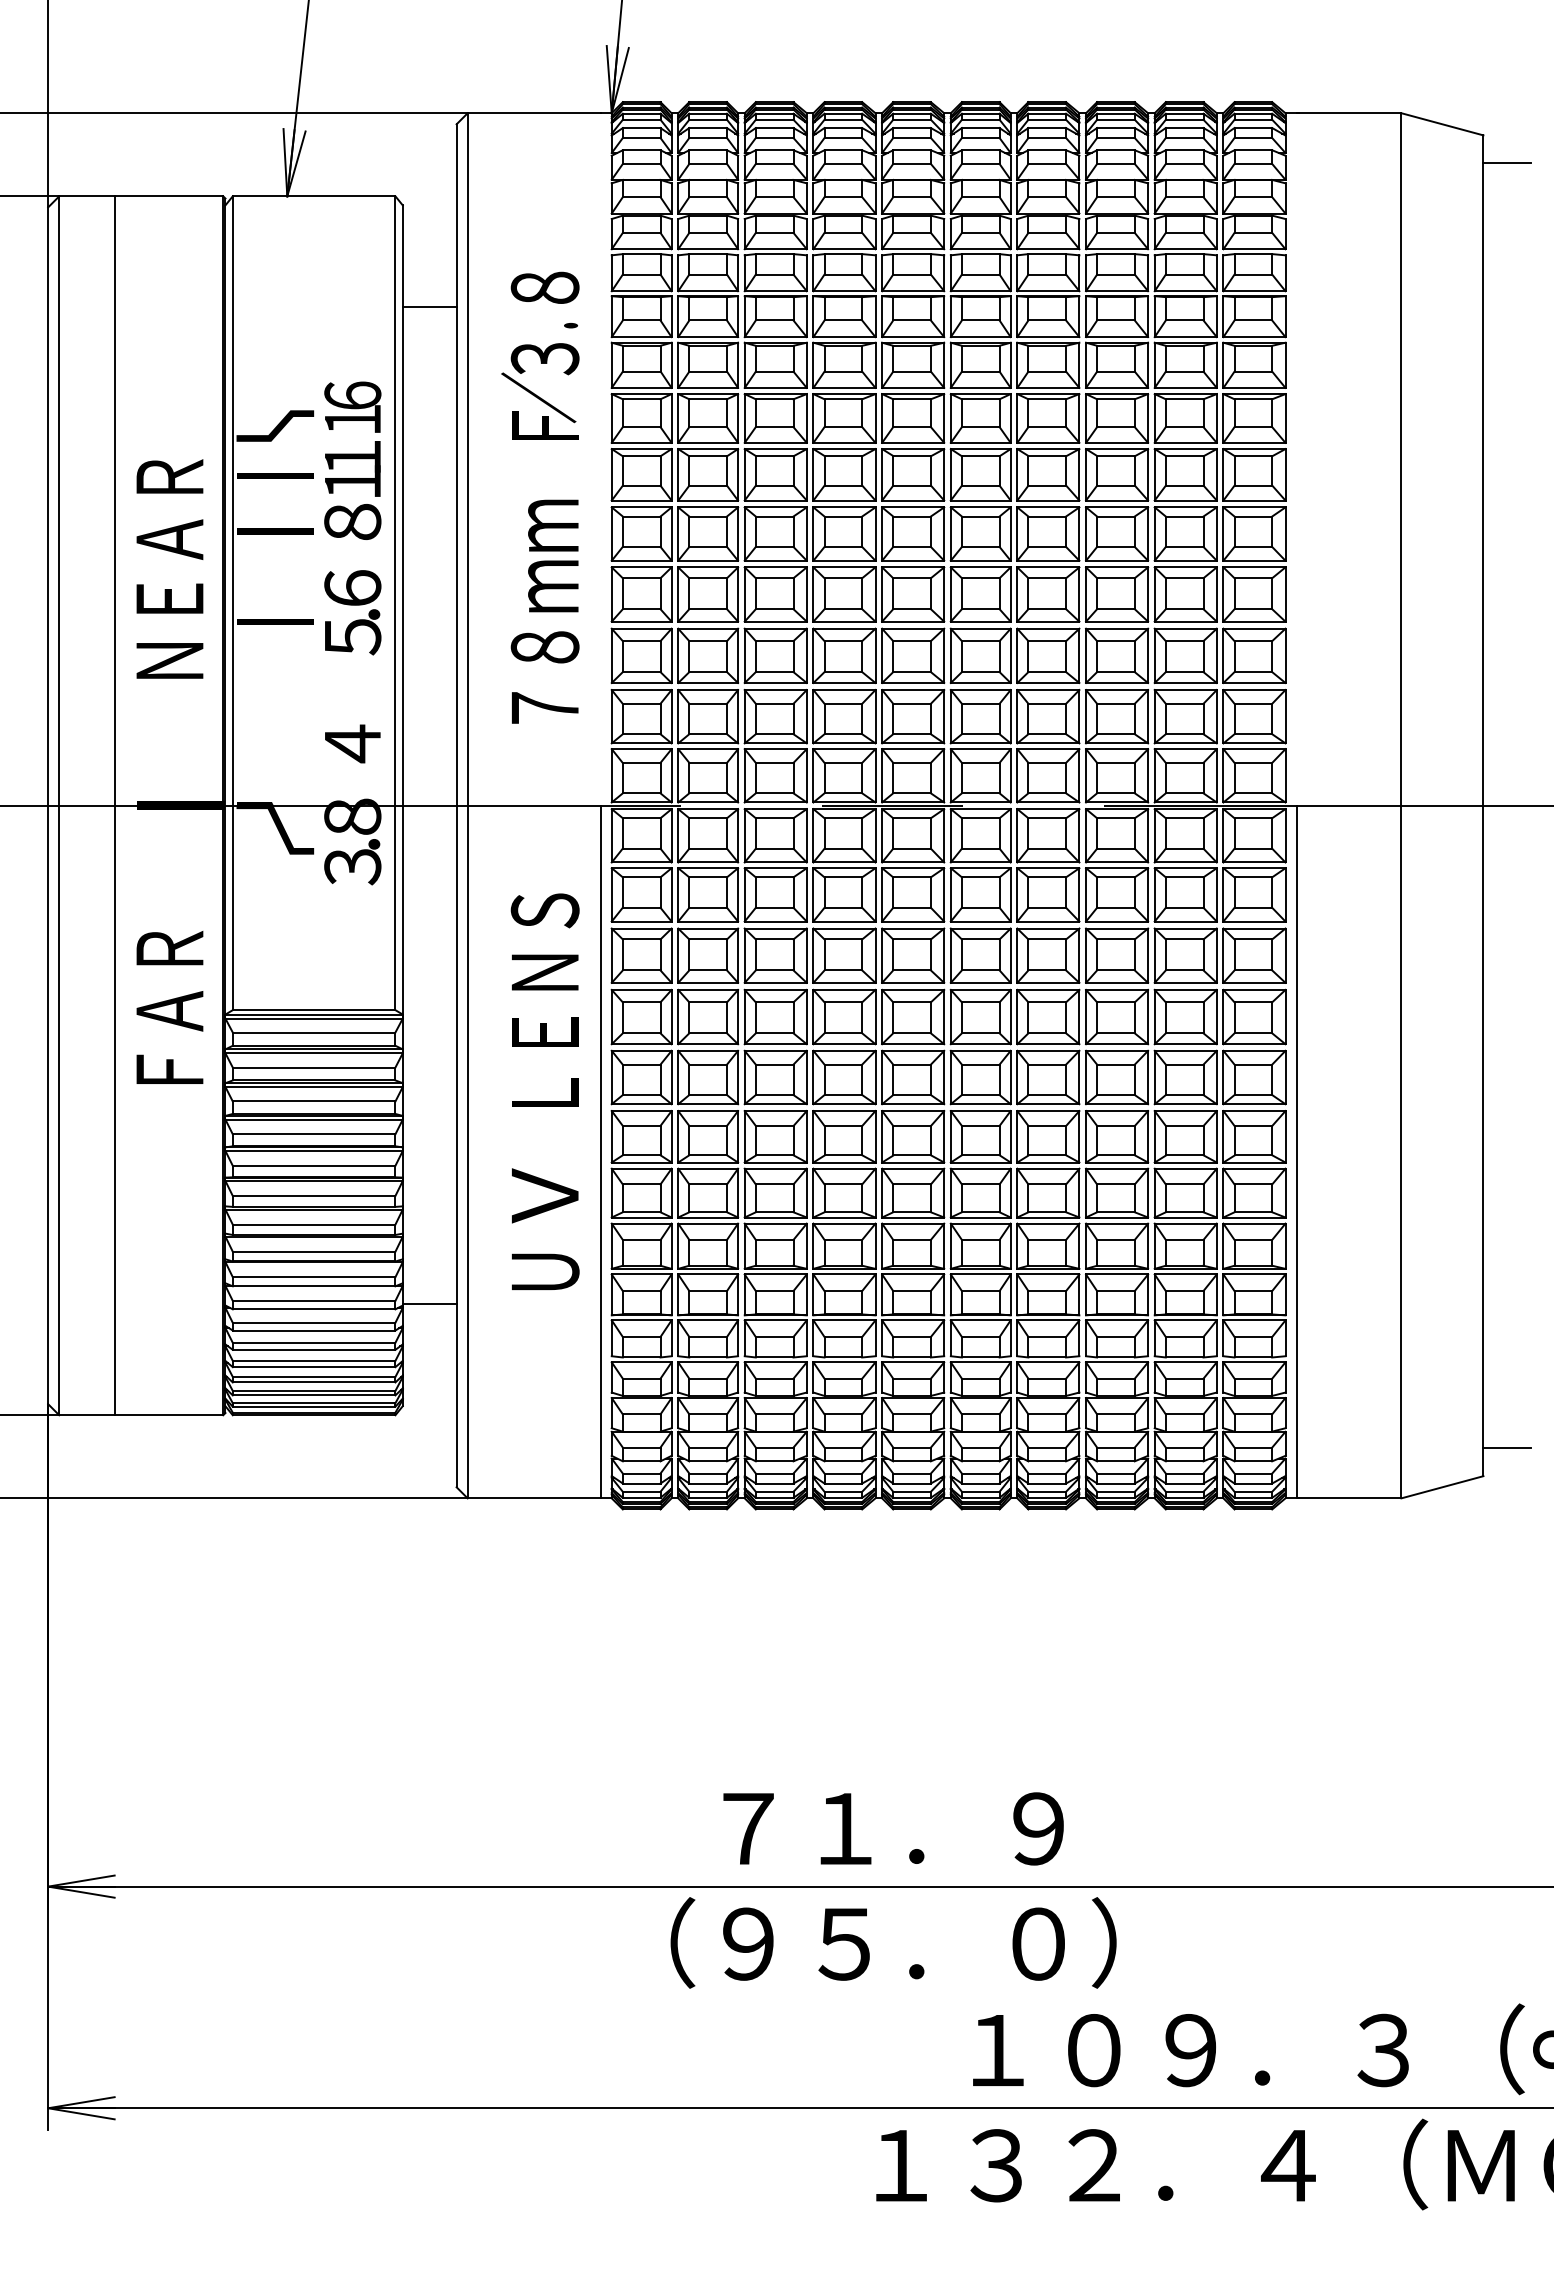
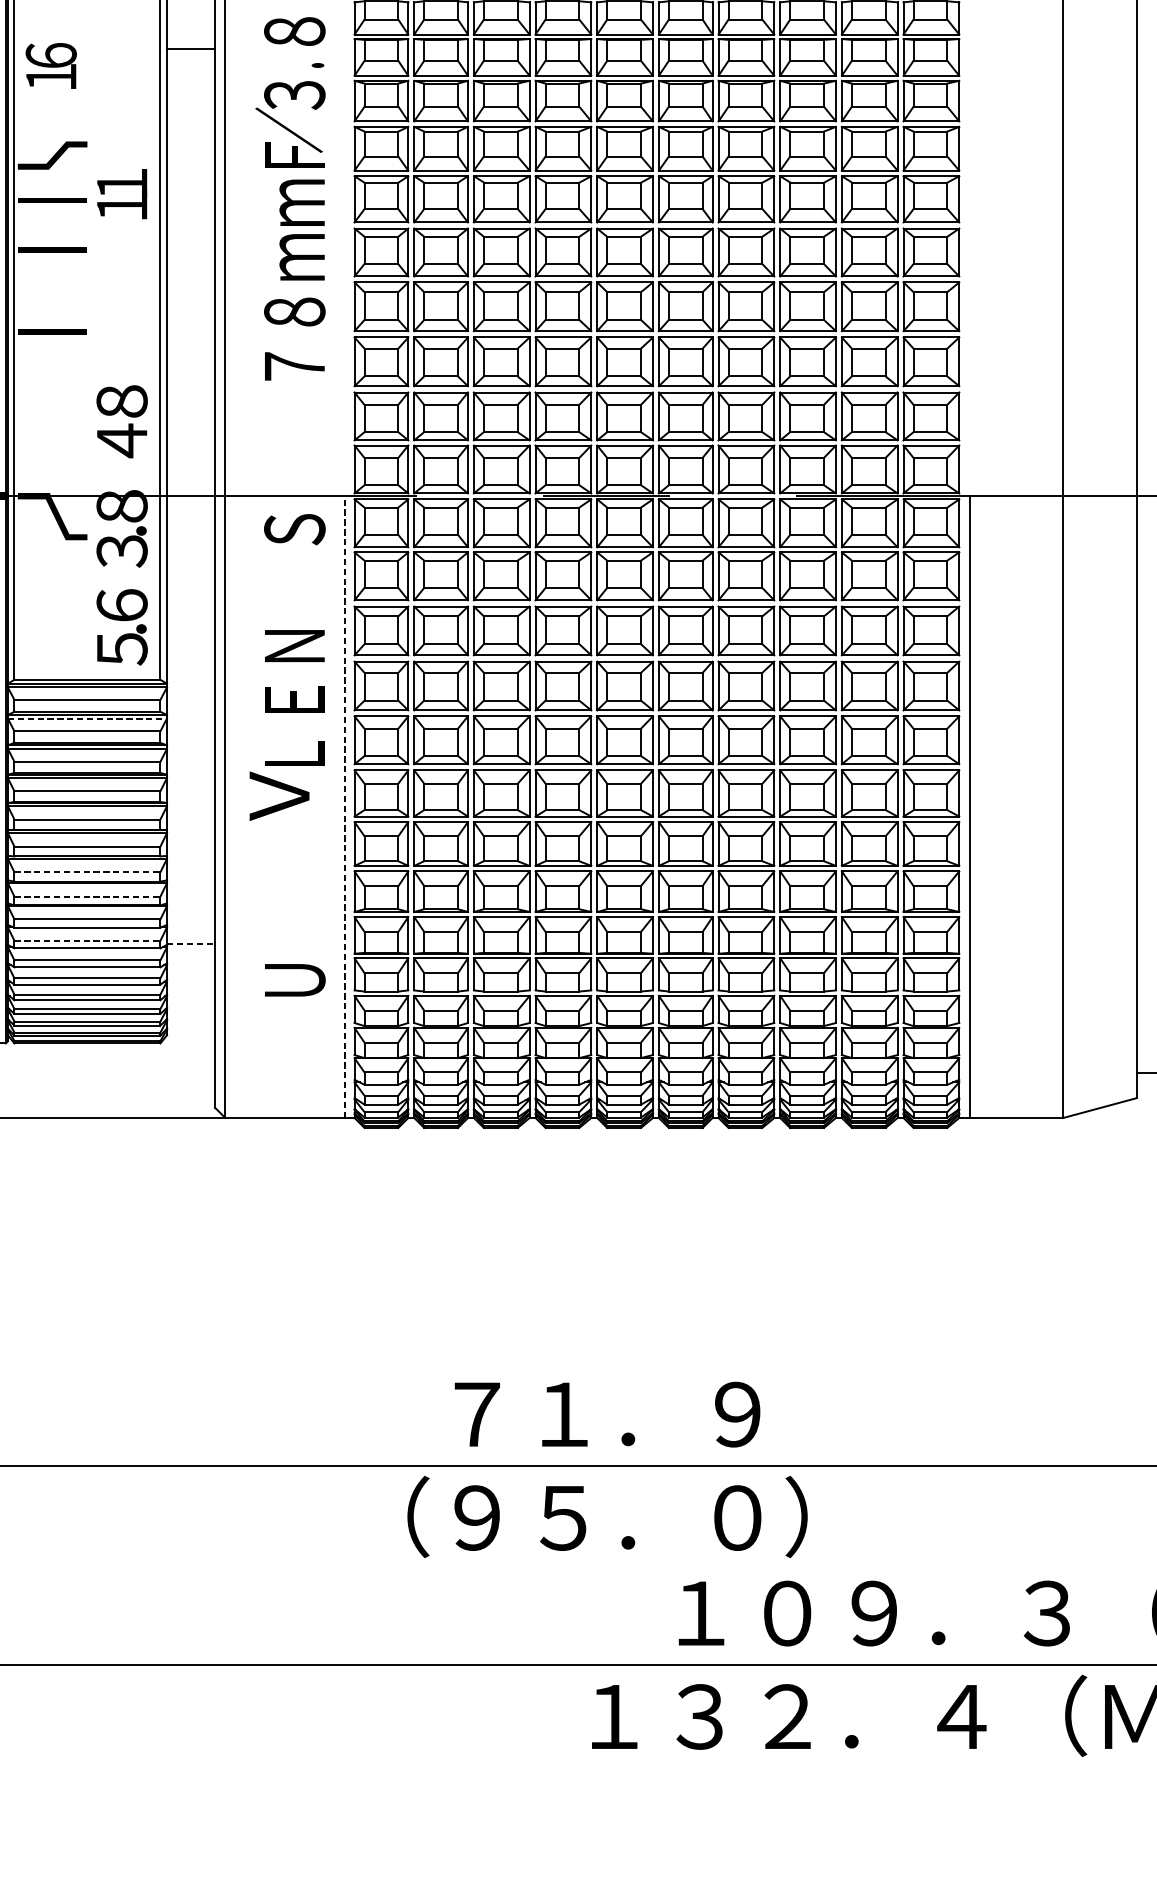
text: (352, 406) -> (50, 65), moved
text: (352, 521) -> (121, 401), moved
text: (544, 611) -> (294, 279), moved
text: (352, 612) -> (121, 627), moved
text: (544, 910) -> (294, 529), moved
line: (314, 1053) -> (87, 718), solid -> dashed
line: (600, 1151) -> (344, 806), solid -> dashed
text: (545, 1195) -> (279, 795), moved
line: (314, 1224) -> (87, 872), solid -> dashed
line: (314, 1251) -> (87, 896), solid -> dashed
text: (545, 1271) -> (295, 979), moved
line: (314, 1300) -> (87, 940), solid -> dashed
line: (429, 1304) -> (191, 943), solid -> dashed

